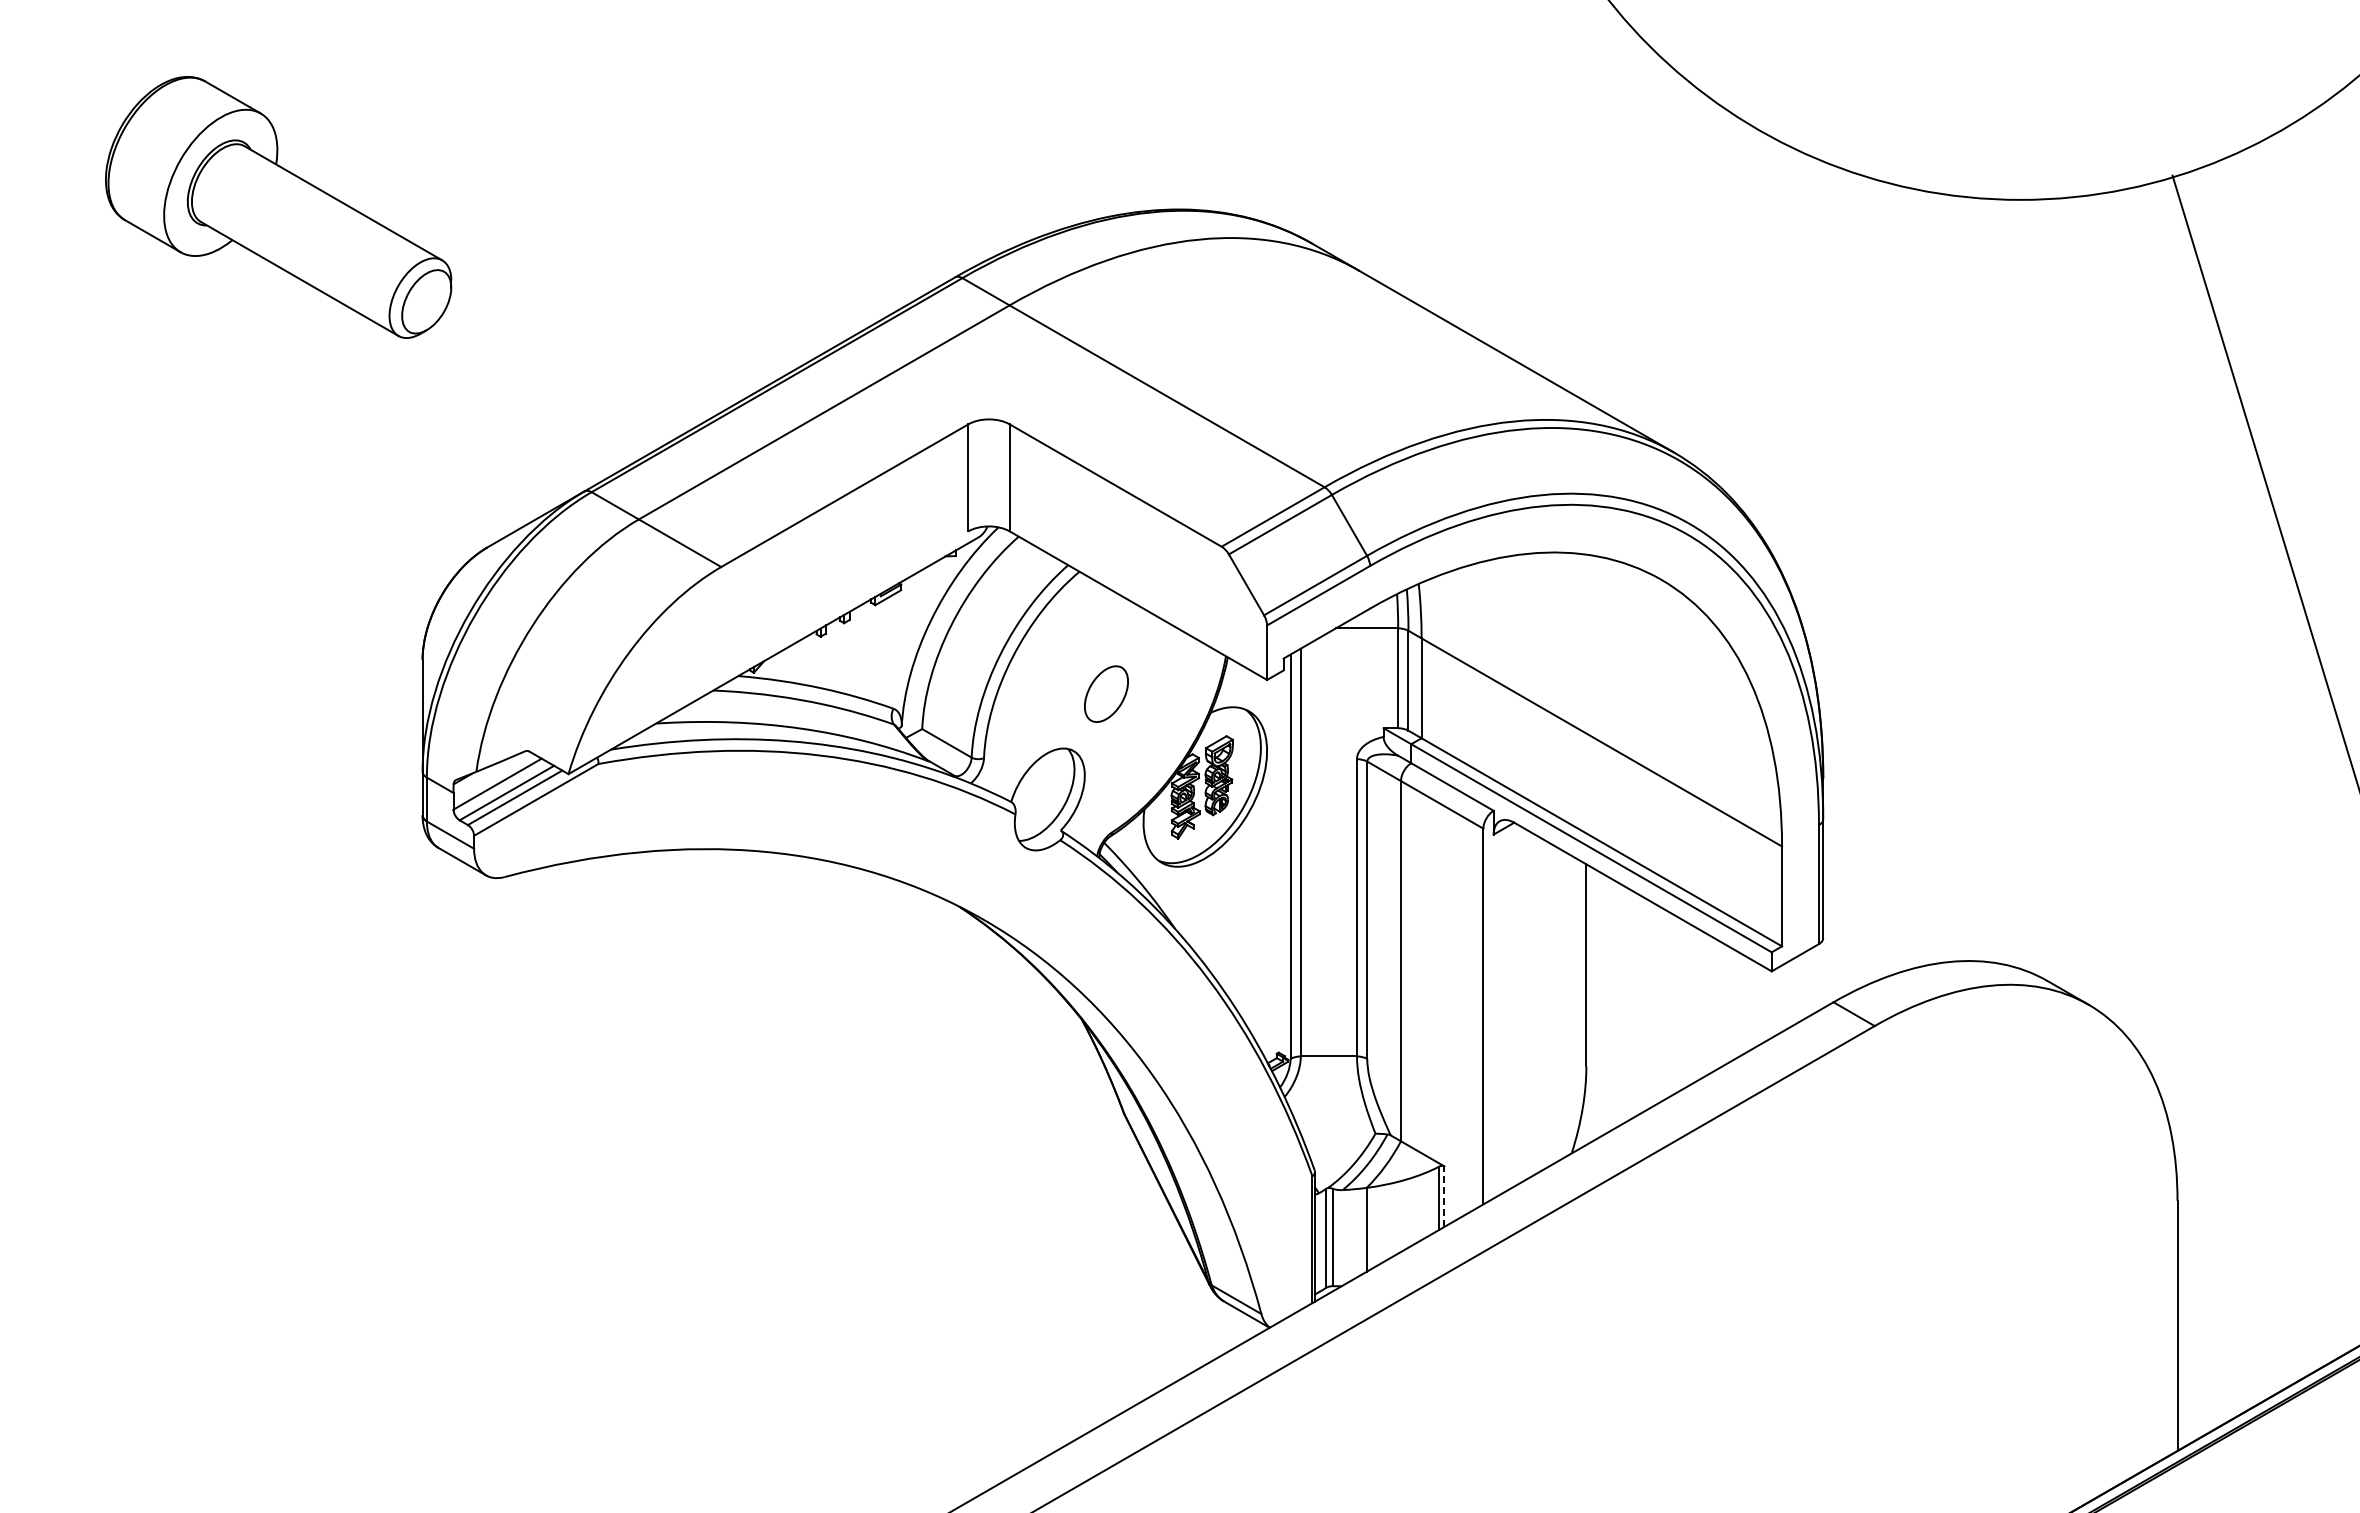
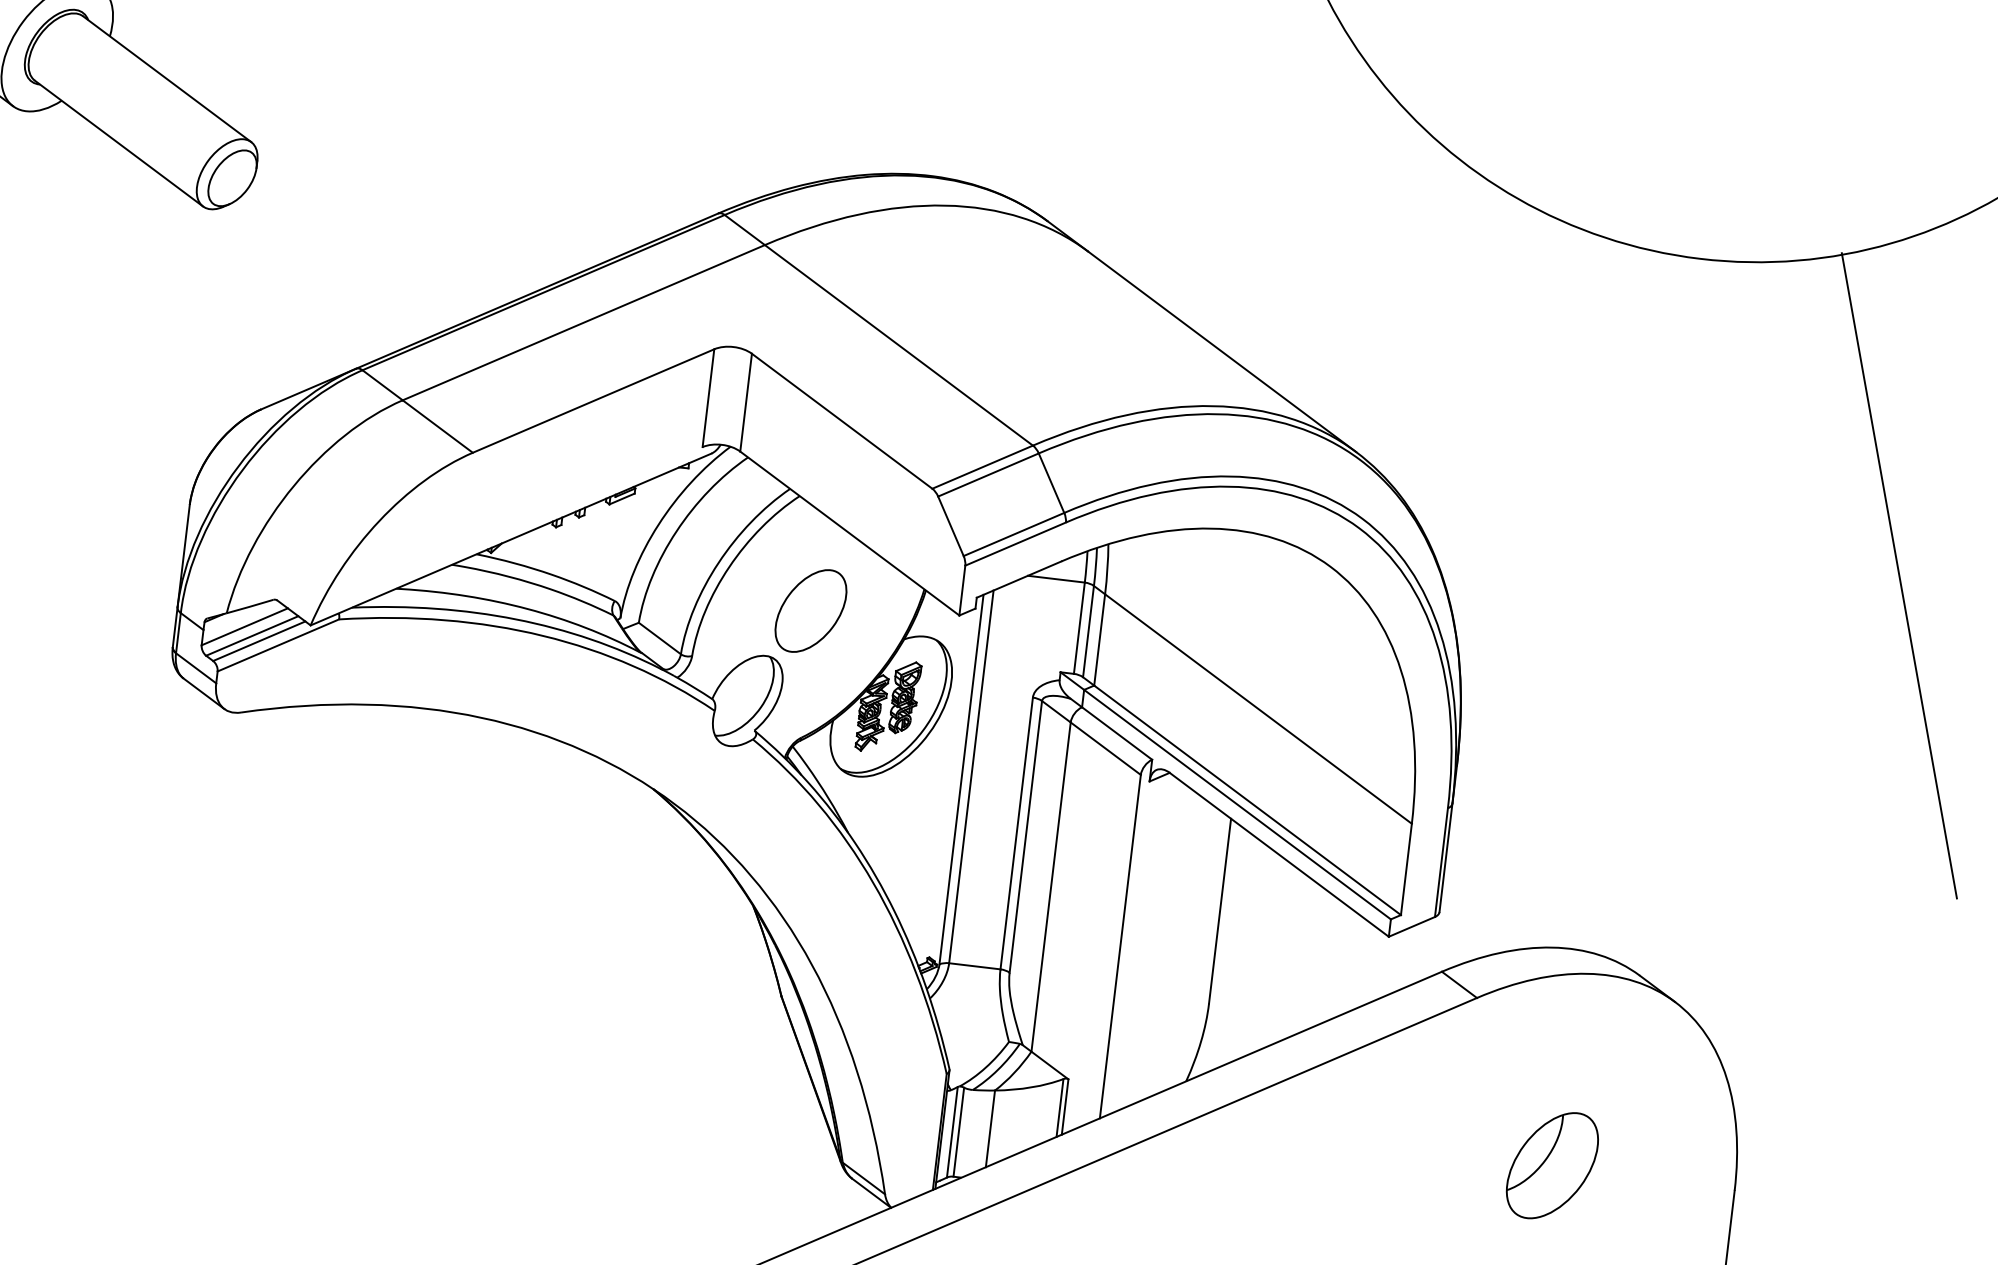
part: (1106, 693) -> (811, 610), size x1.67
line: (1444, 1196) -> (1065, 1106), dashed -> solid
part: (1977, 1196) -> (1552, 1164), added

